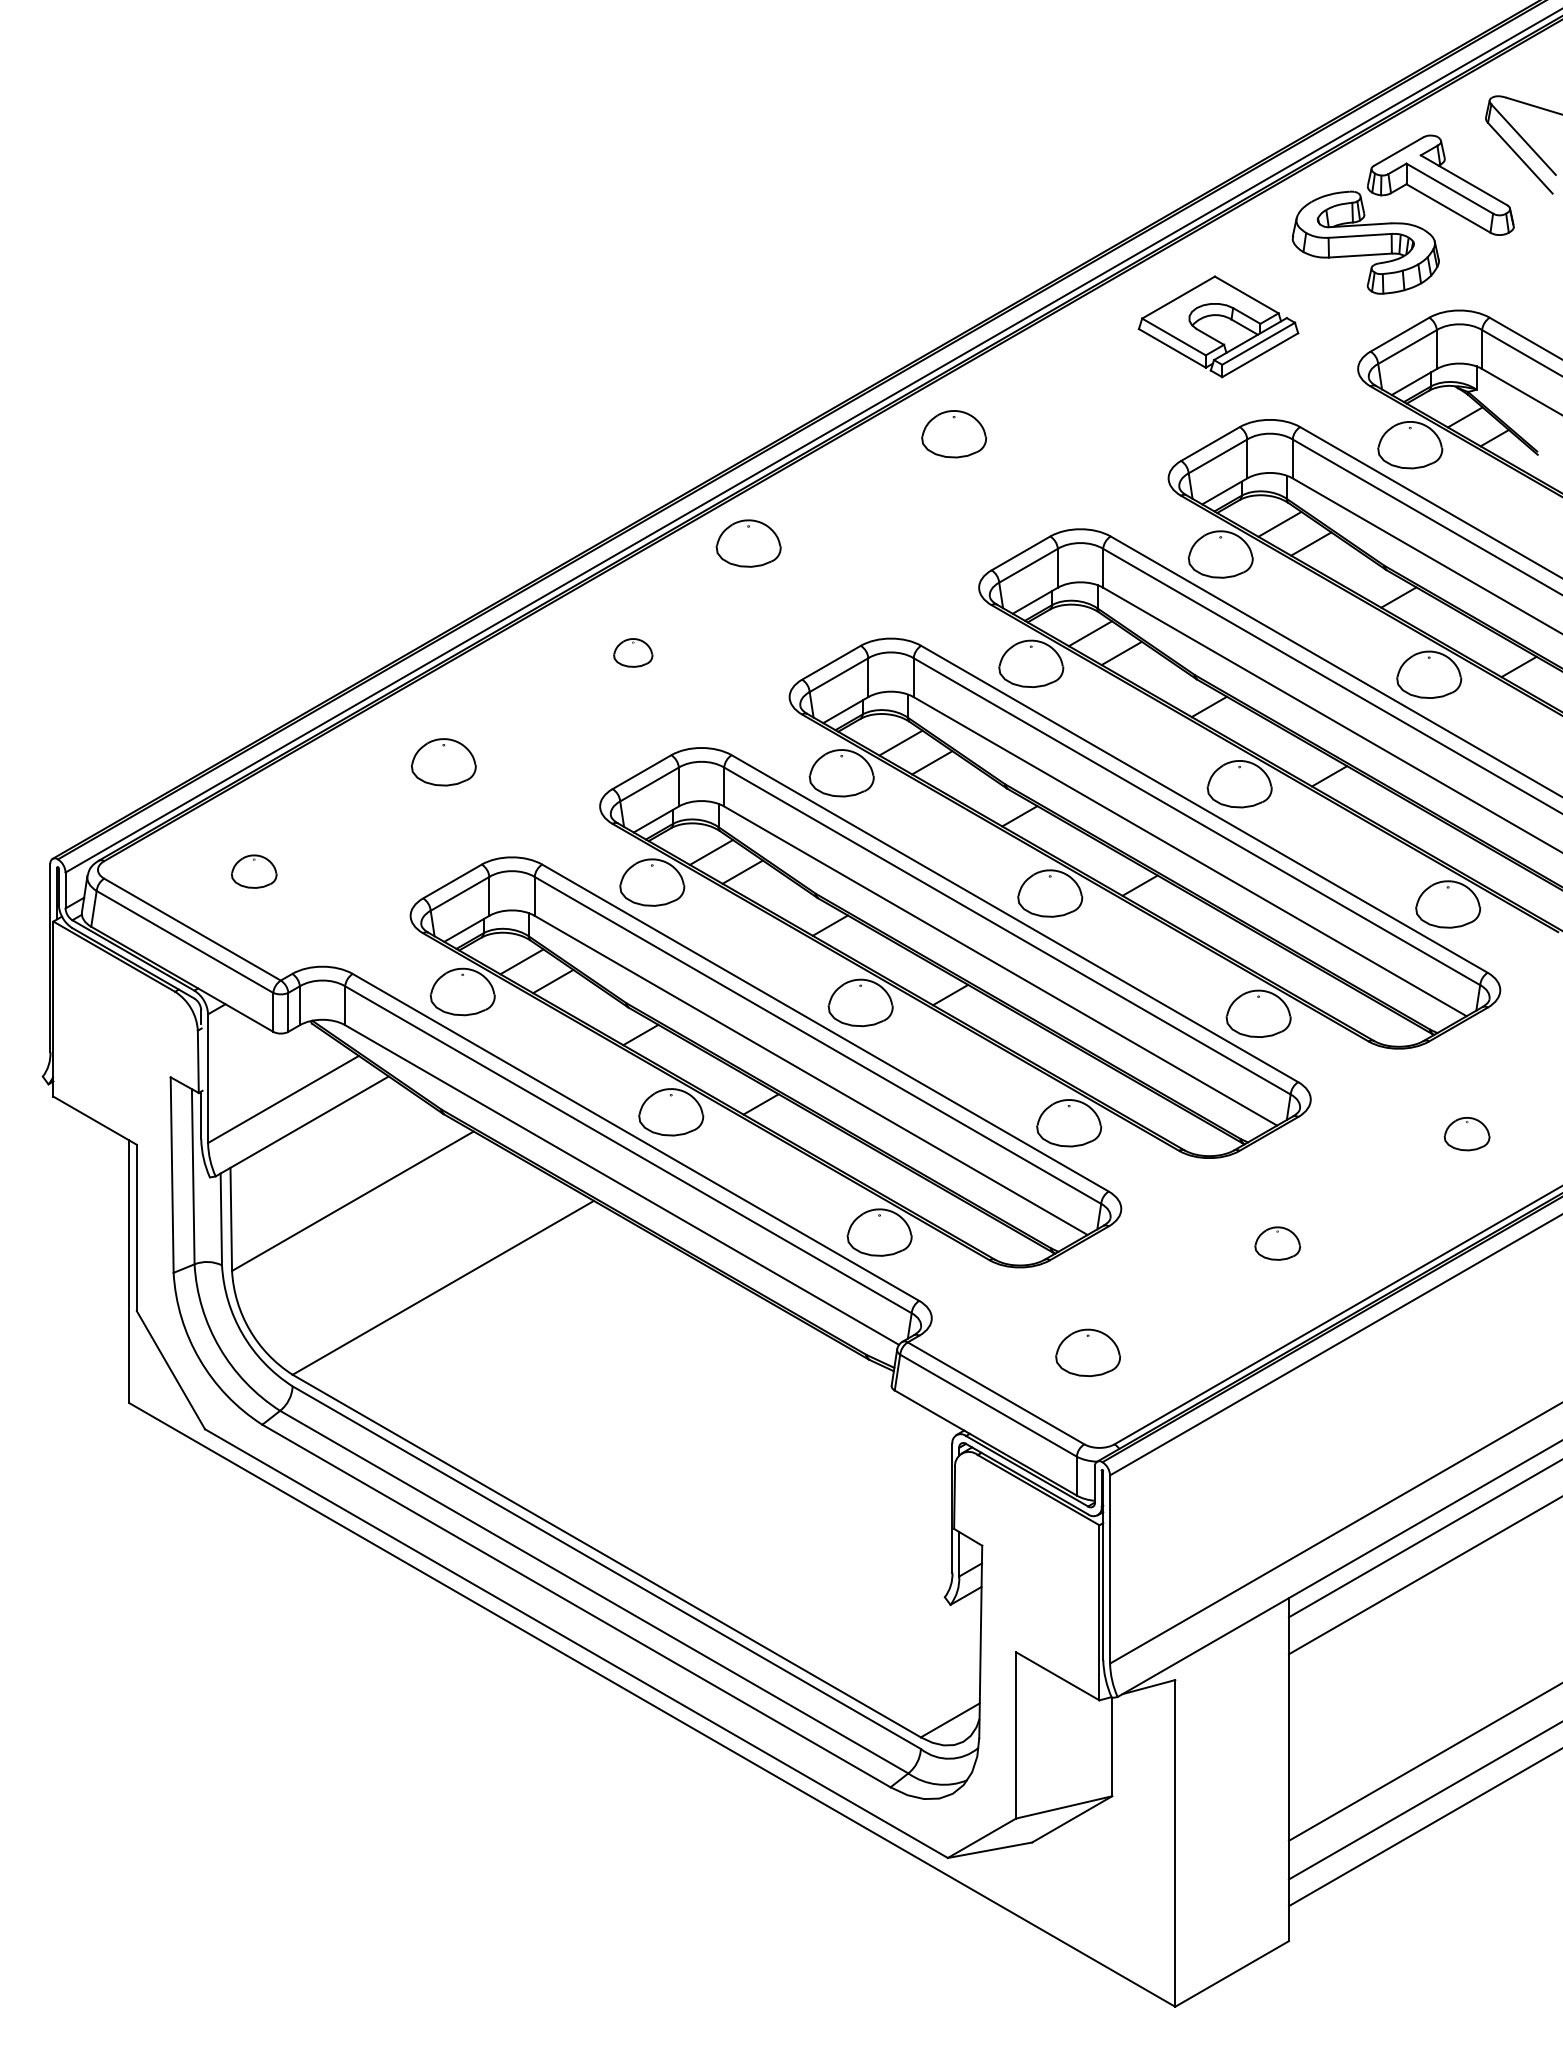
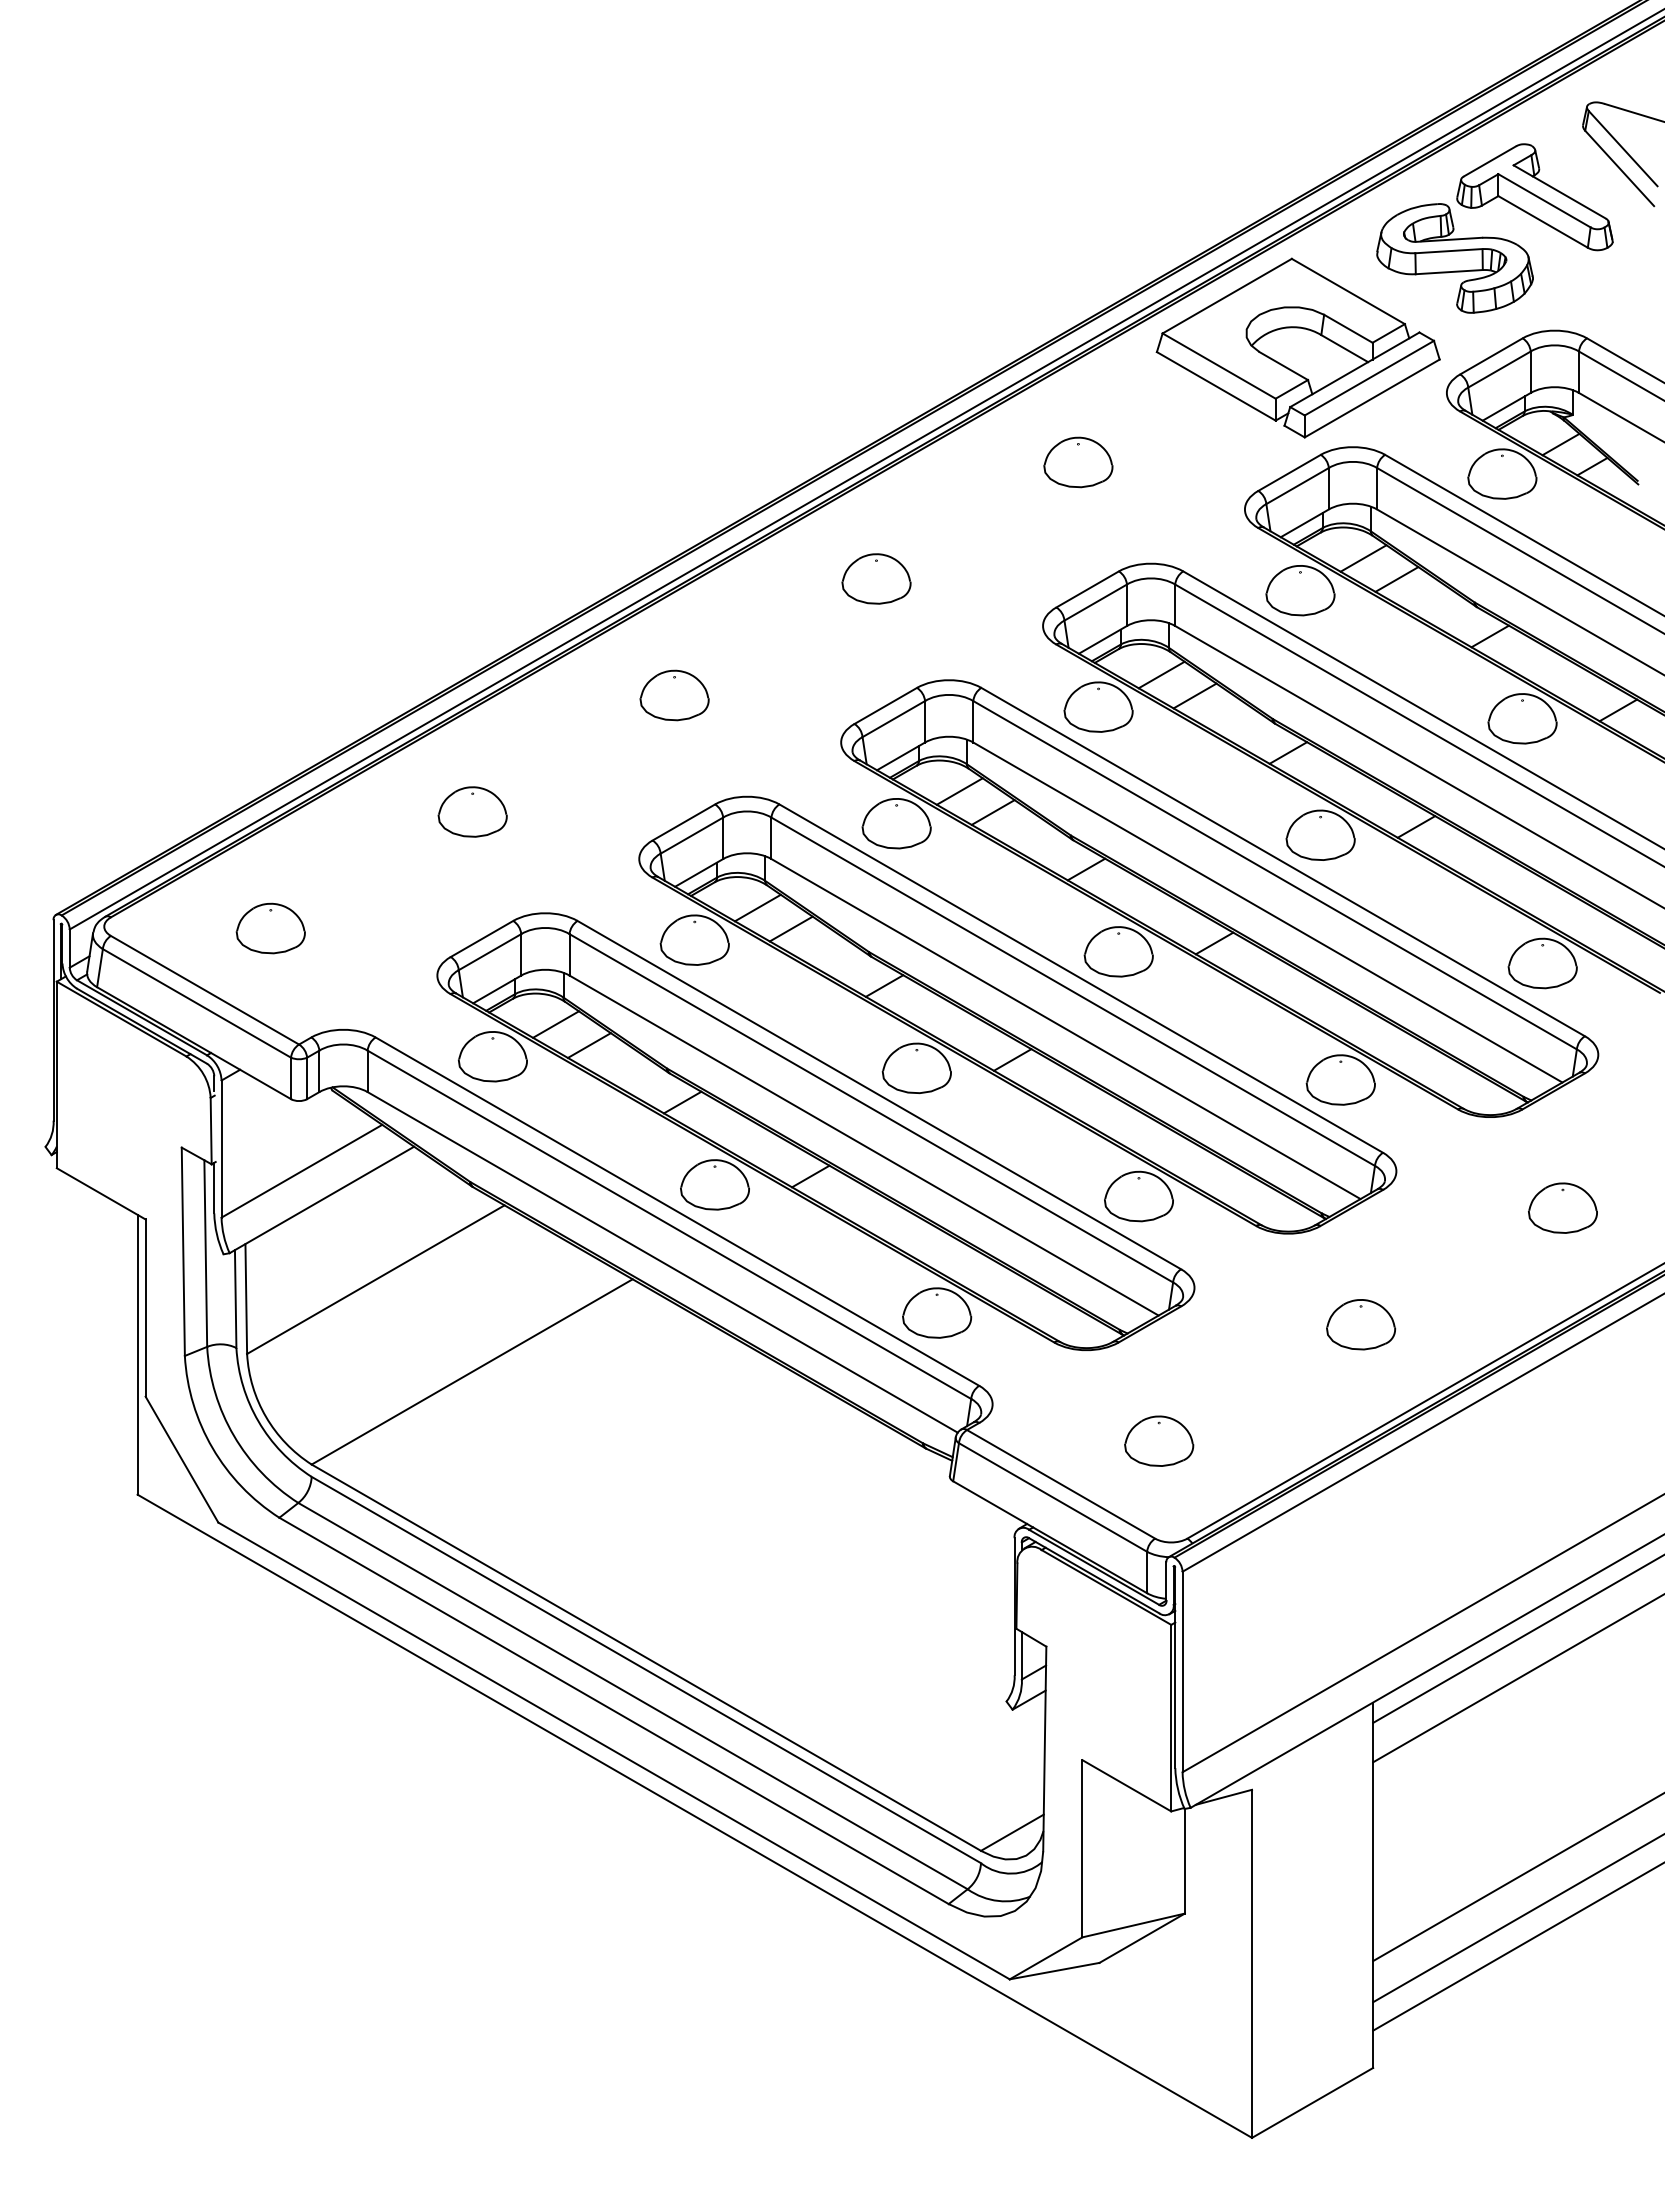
part: (1217, 326) -> (1297, 347), size x1.67
part: (954, 434) -> (1078, 462), moved
part: (748, 543) -> (876, 578), moved
part: (633, 652) -> (674, 695), size x1.67
part: (254, 871) -> (270, 928), size x1.43
part: (1466, 1133) -> (1562, 1207), size x1.43
part: (1278, 1243) -> (1361, 1324), size x1.43

